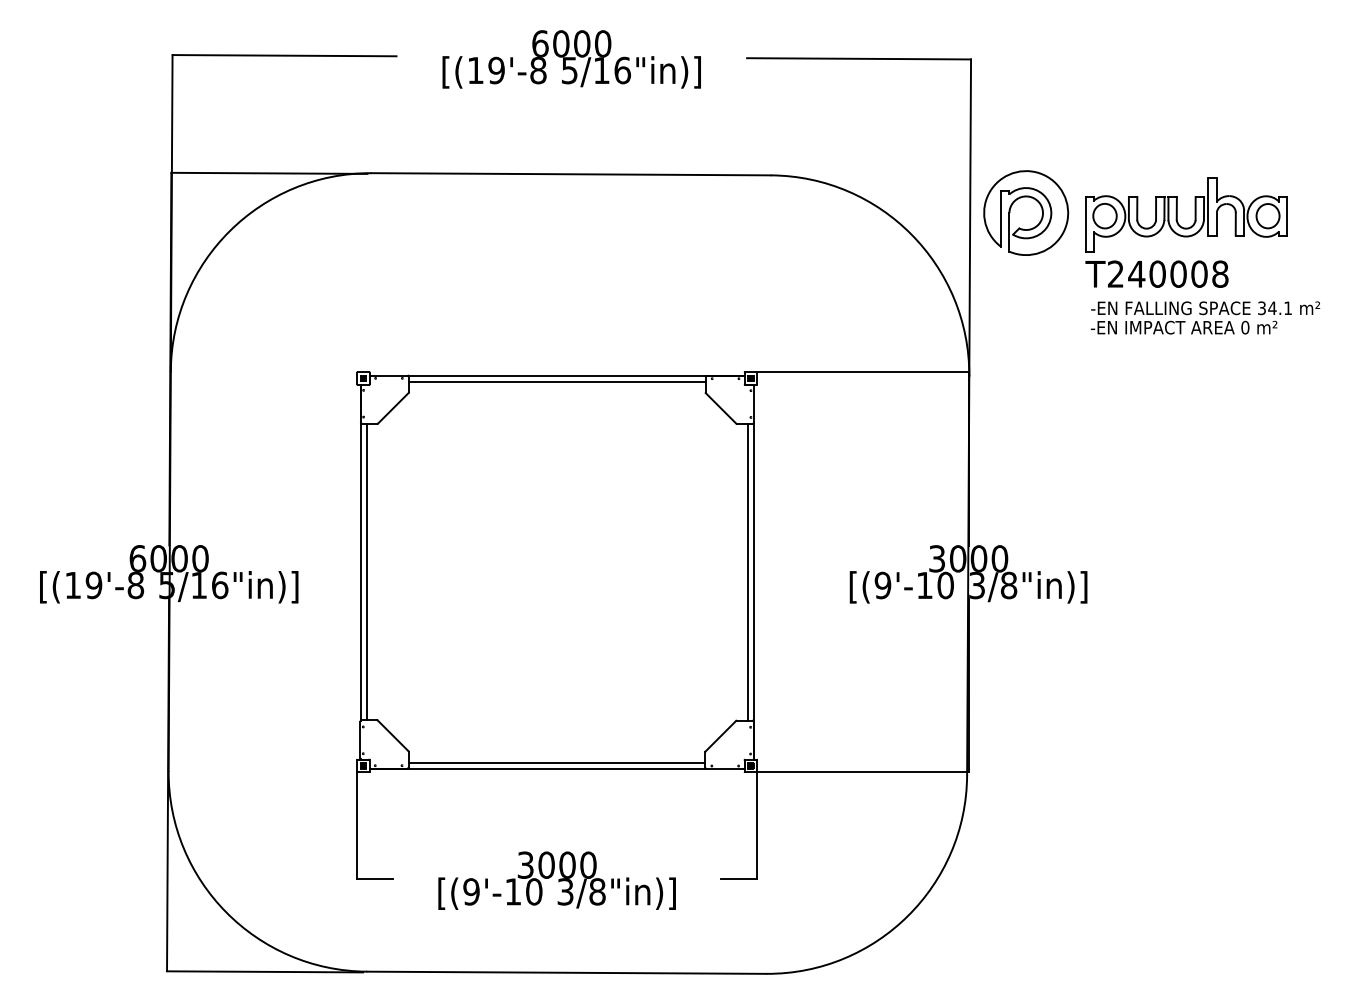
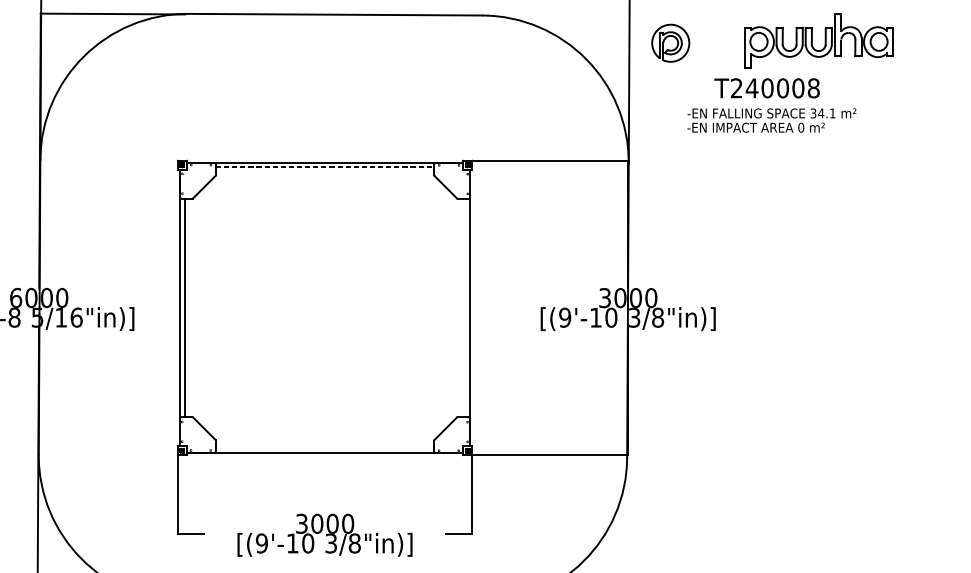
part: (1026, 212) -> (670, 42), size x0.6
part: (1194, 214) -> (824, 40), moved
text: (1205, 317) -> (771, 120), moved
line: (557, 381) -> (325, 167), solid -> dashed
line: (747, 572) -> (465, 308), removed
line: (556, 762) -> (324, 448), removed

